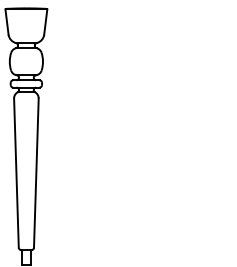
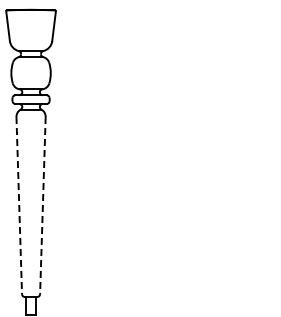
line: (16, 173) -> (19, 205), solid -> dashed
line: (36, 173) -> (42, 205), solid -> dashed

